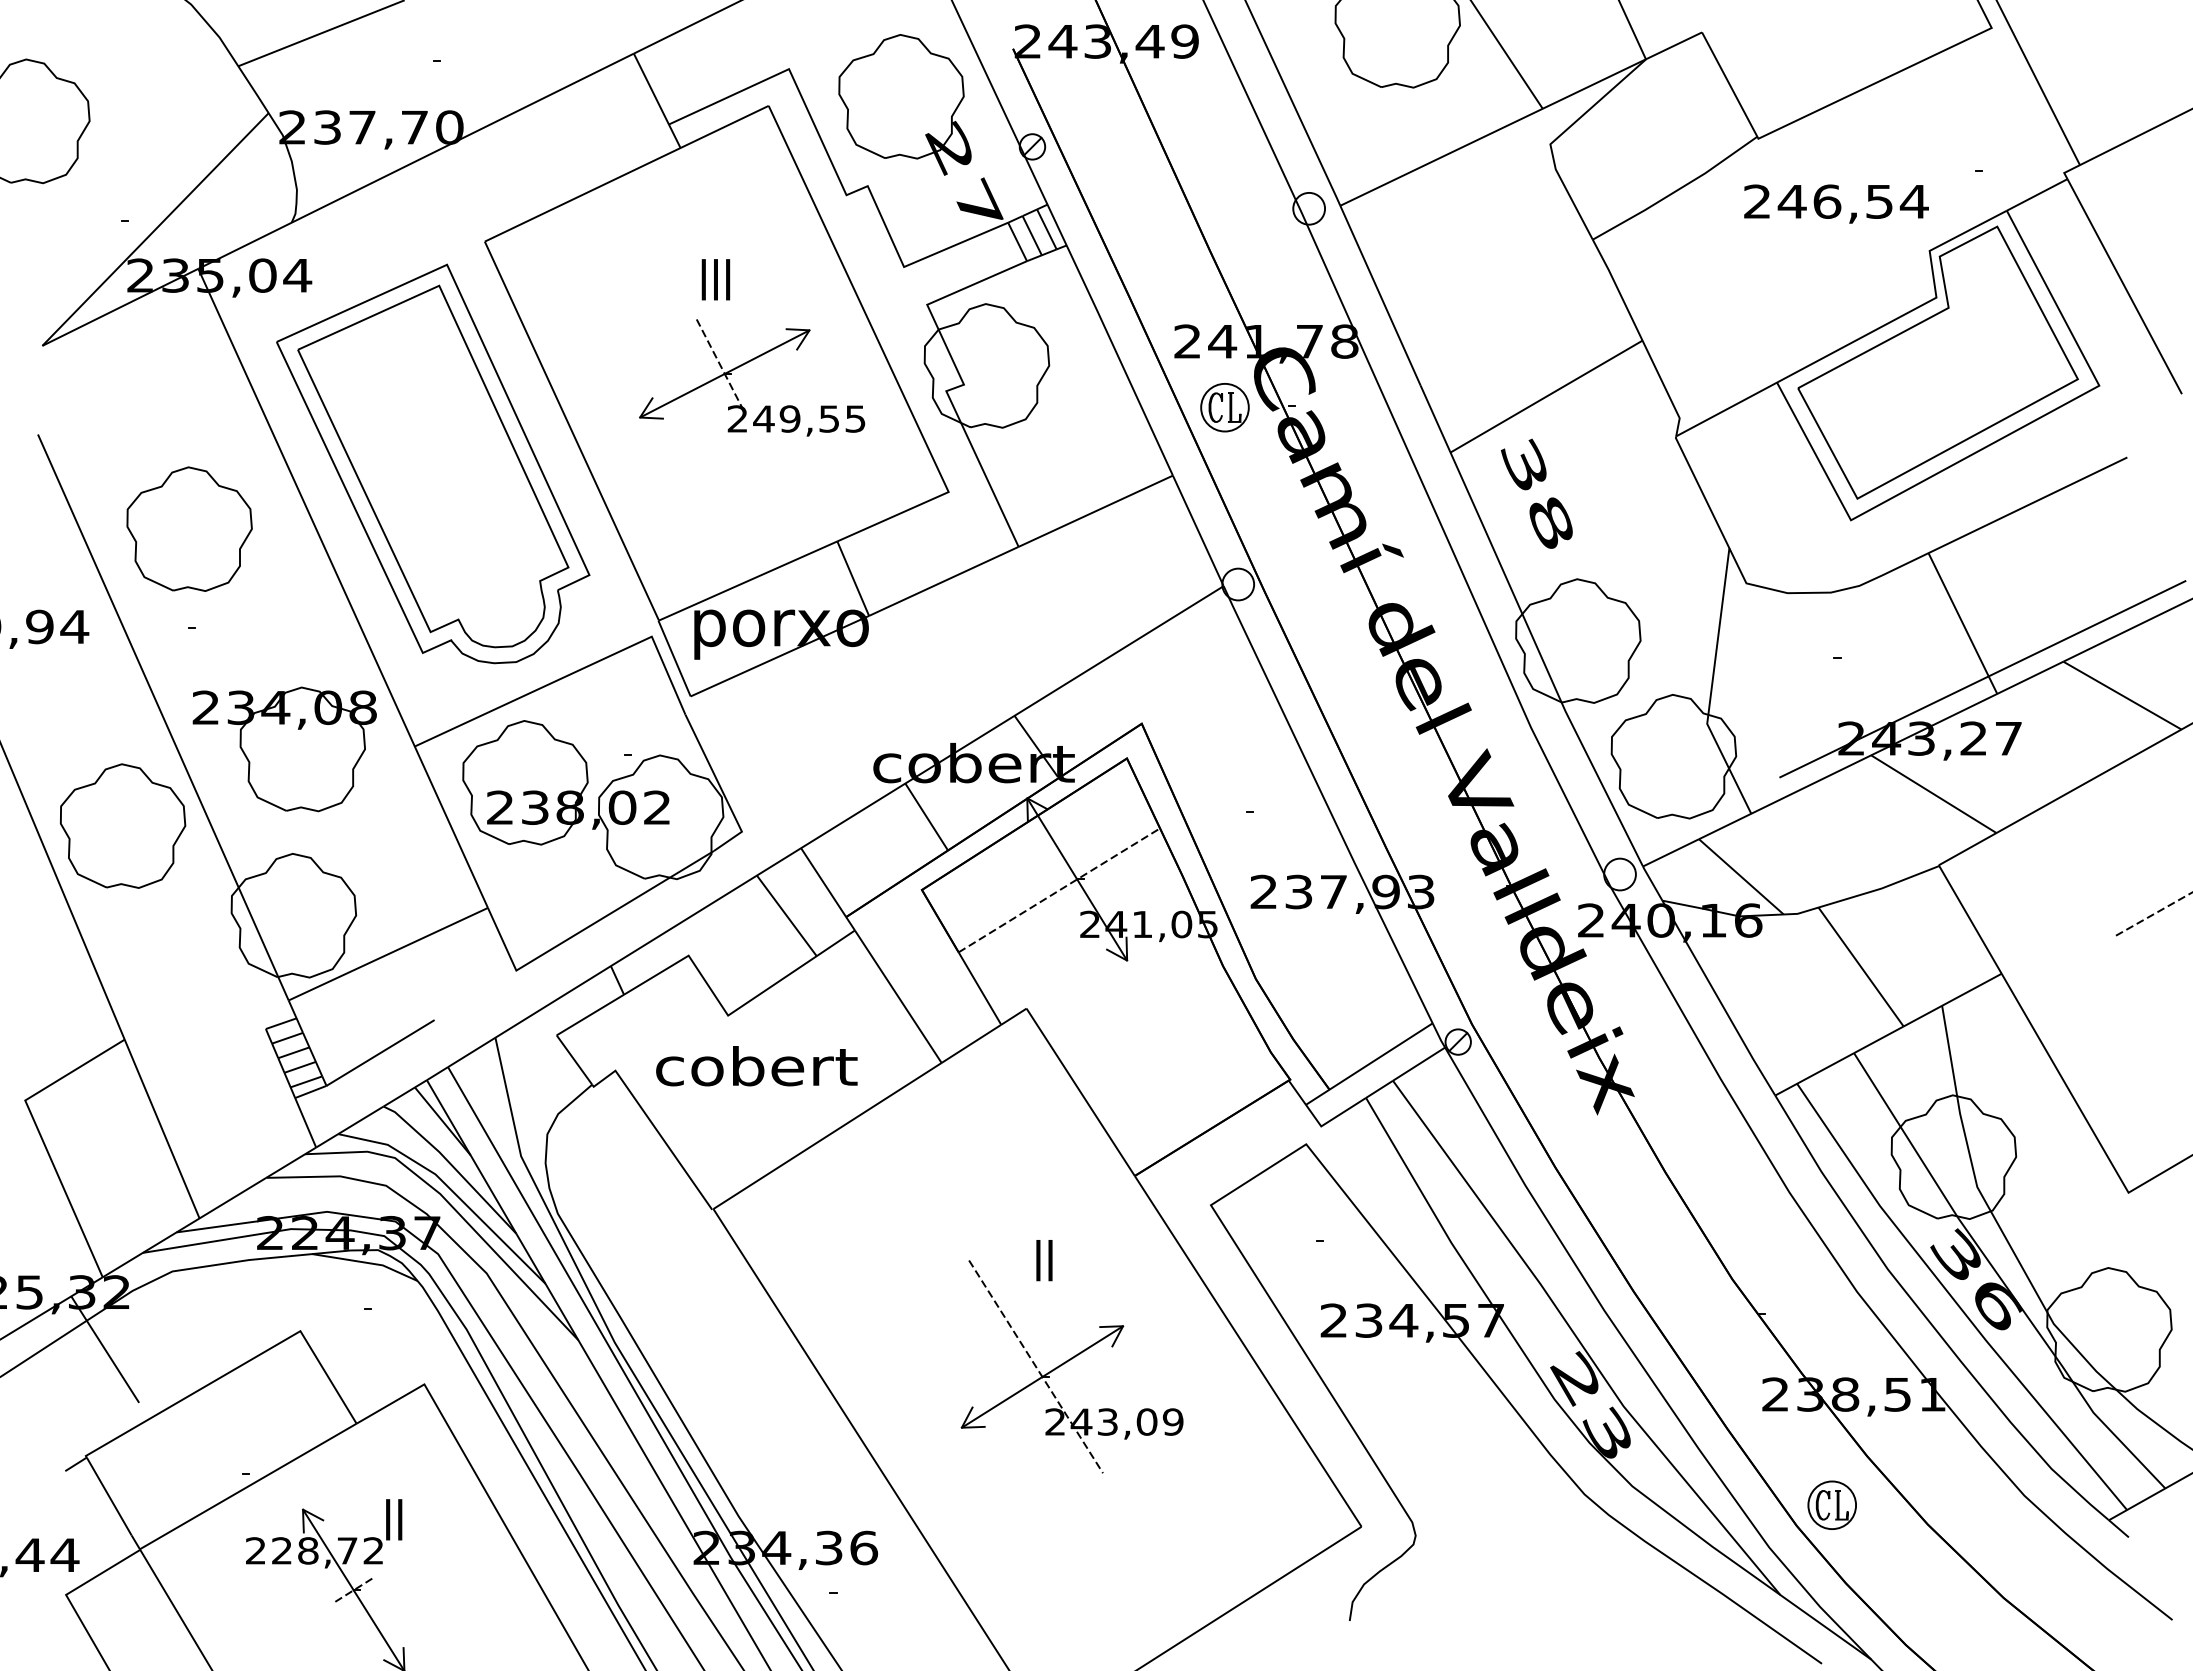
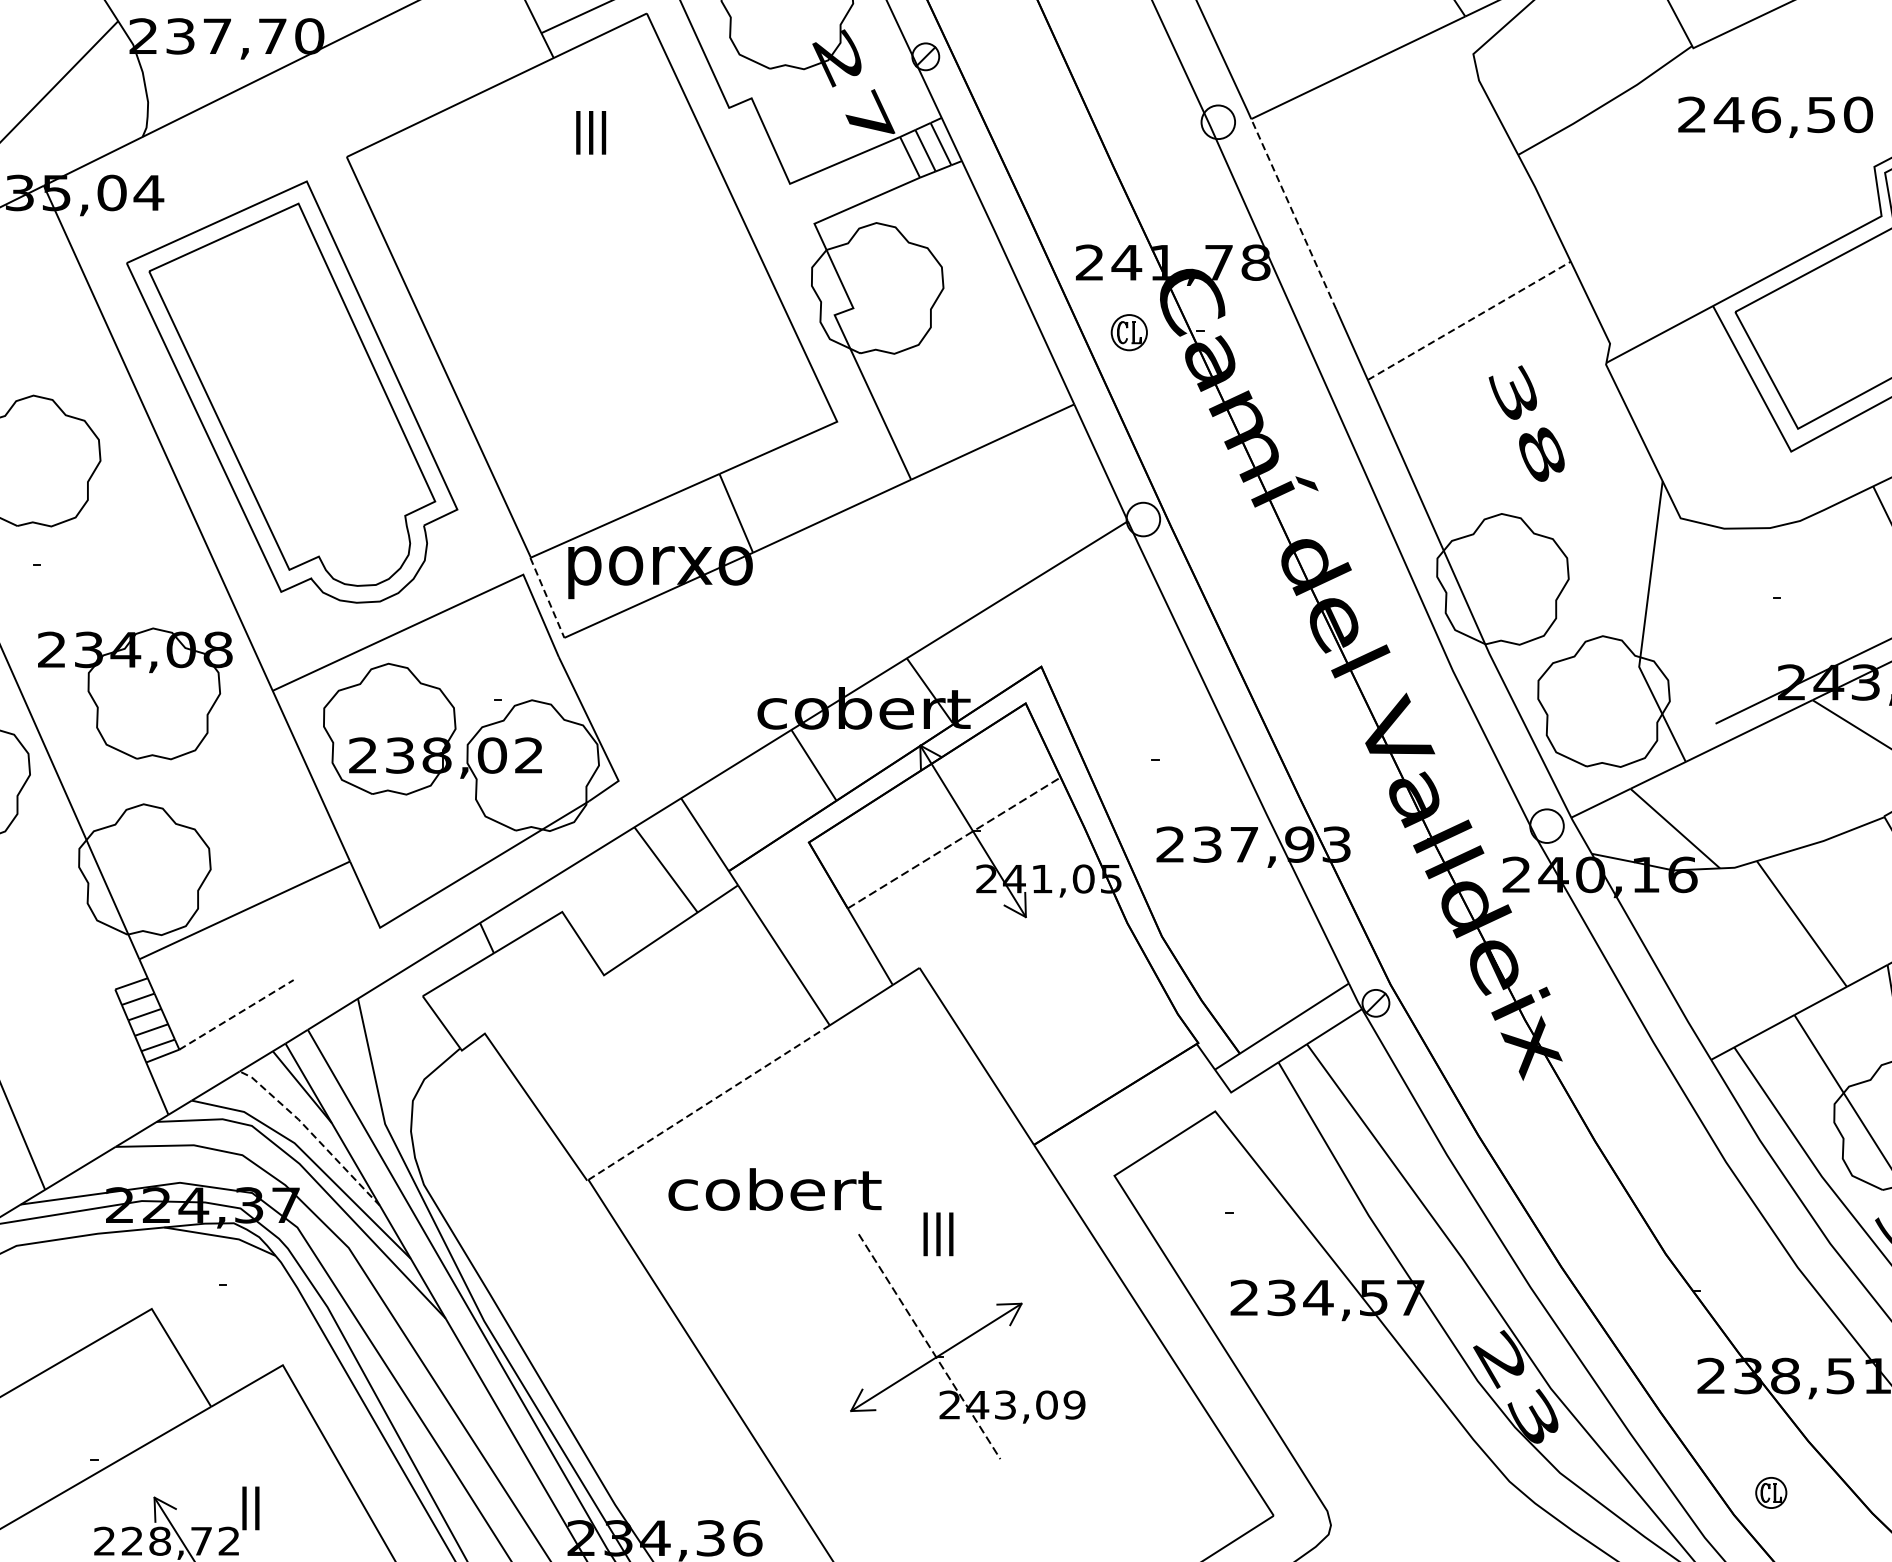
text: (1913, 201) -> (1857, 114), 246,54 -> 246,50
text: (715, 279) -> (590, 132), moved
line: (1380, 295) -> (1293, 213), solid -> dashed
part: (745, 364) -> (622, 286), removed
line: (1546, 396) -> (1469, 320), solid -> dashed
part: (1224, 407) -> (1128, 332), size x0.7
text: (1536, 493) -> (1526, 423), moved
line: (674, 659) -> (547, 598), solid -> dashed
line: (380, 1052) -> (236, 1014), solid -> dashed
text: (756, 1066) -> (774, 1189), moved
line: (827, 1135) -> (709, 1102), solid -> dashed
line: (452, 1165) -> (312, 1133), solid -> dashed
text: (1044, 1260) -> (938, 1234), II -> III
part: (1831, 1504) -> (1770, 1492), size x0.6

